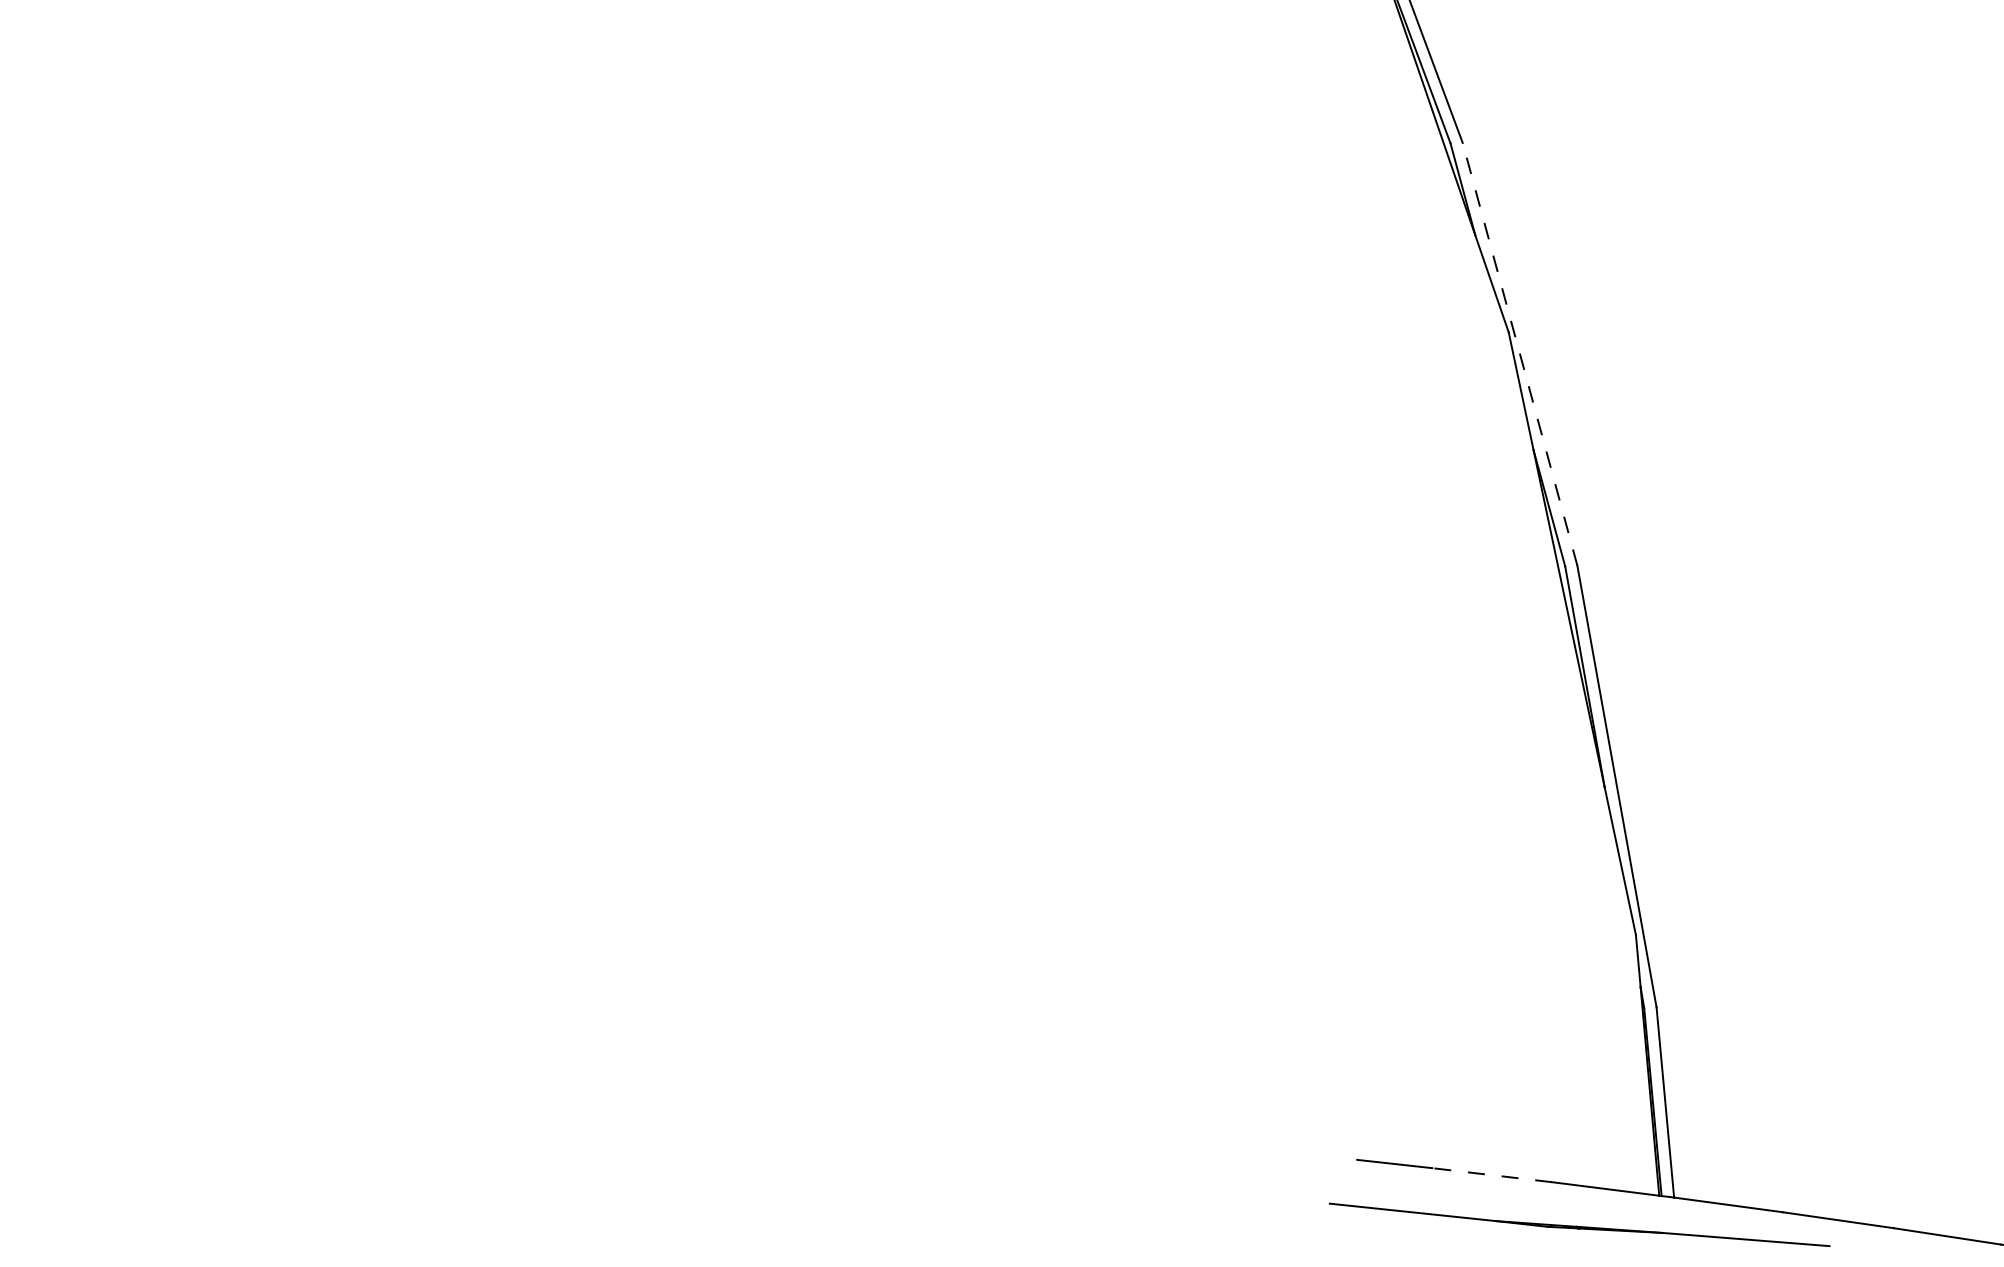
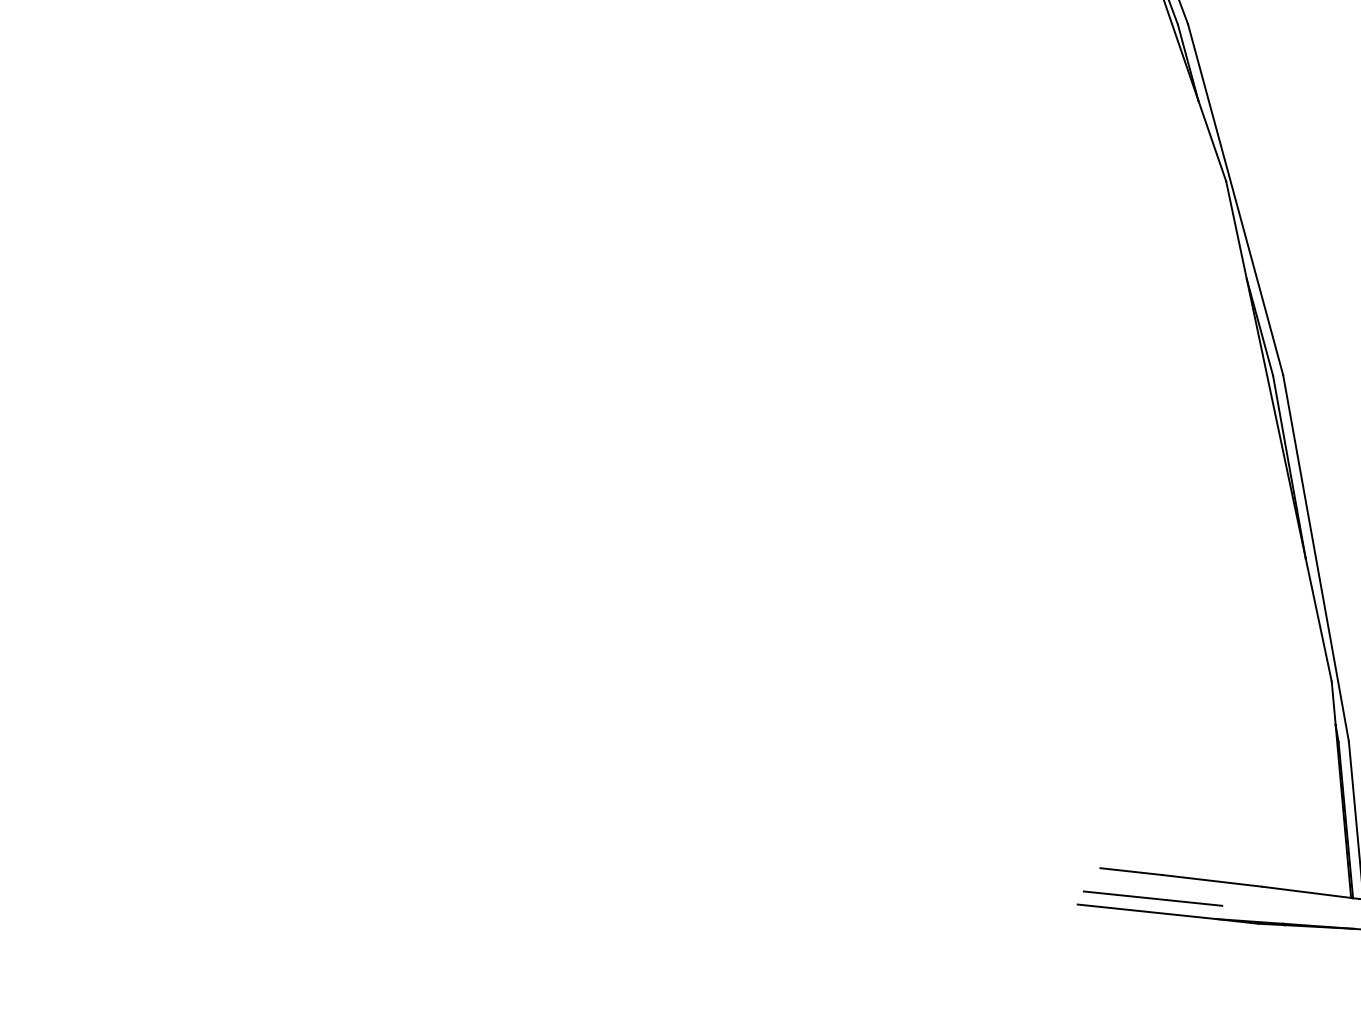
line: (1519, 353) -> (1235, 198), dashed -> solid
line: (1491, 1175) -> (1211, 881), dashed -> solid
line: (1420, 1196) -> (1152, 898), added

